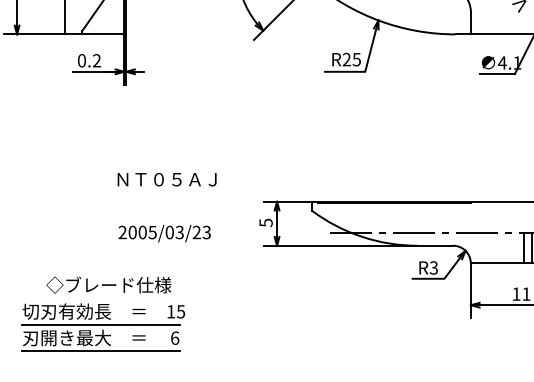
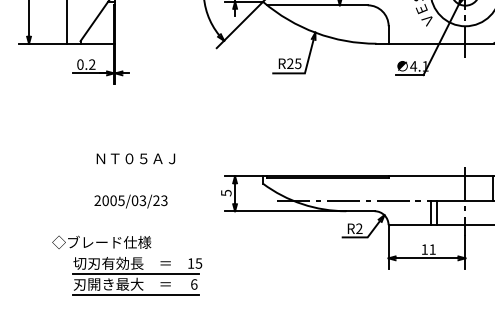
text: (166, 179) -> (135, 158), moved
text: (164, 233) -> (130, 201), moved
text: (434, 268) -> (359, 229), R3 -> R2
part: (103, 328) -> (137, 276), moved

